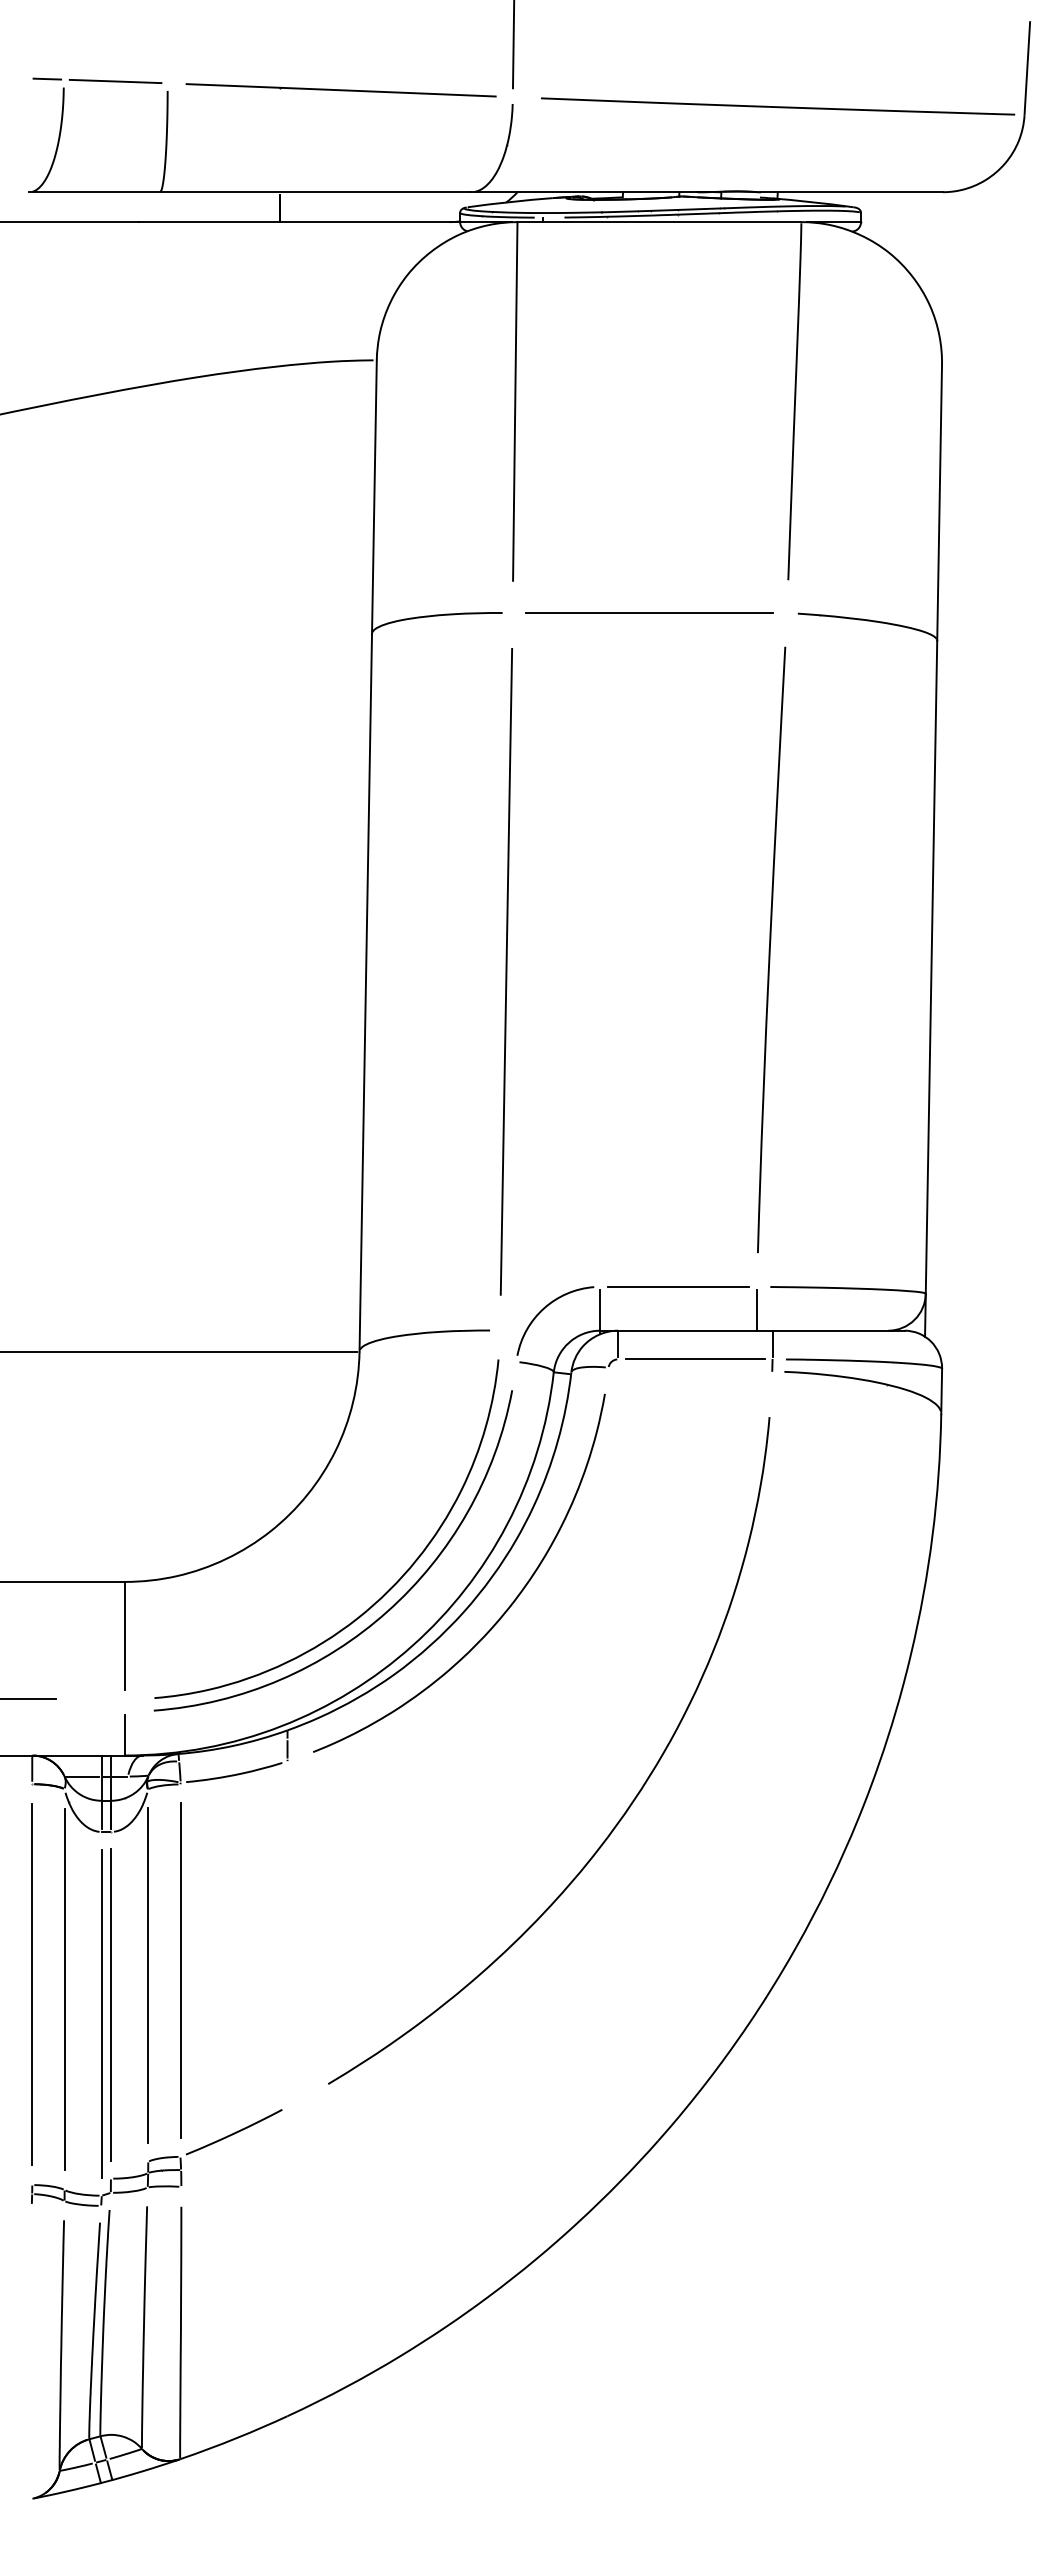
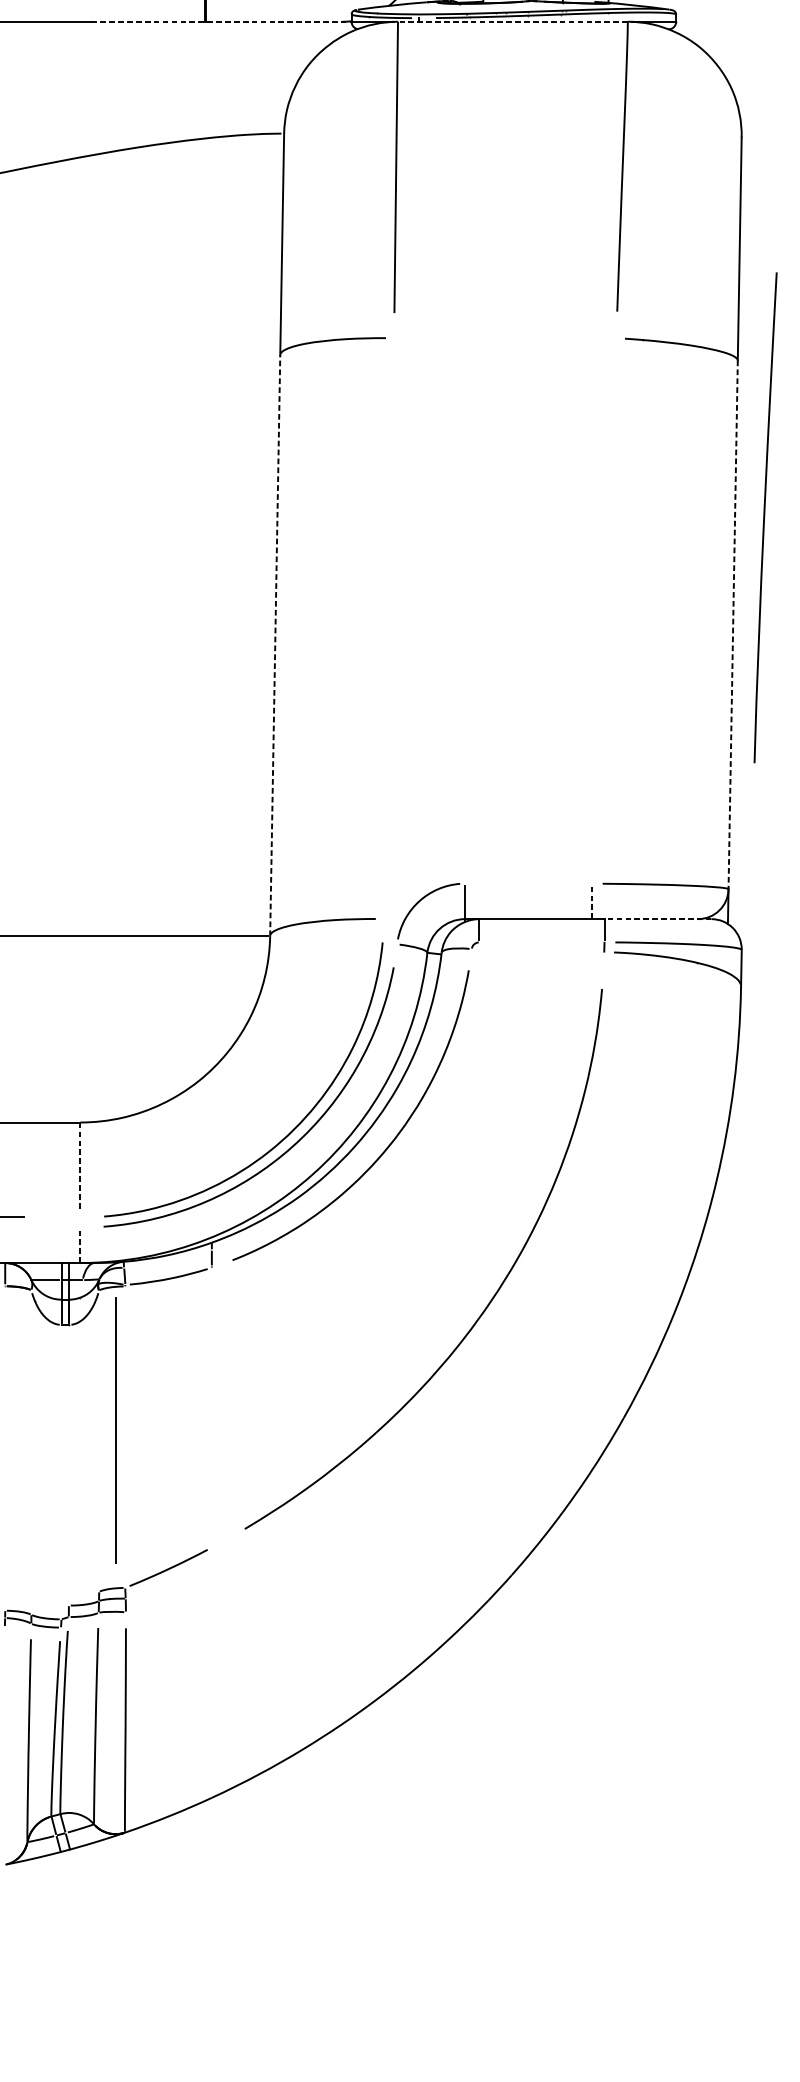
line: (299, 222) -> (221, 22), solid -> dashed
line: (659, 222) -> (512, 22), solid -> dashed
line: (649, 613) -> (504, 338), removed
curve: (770, 949) -> (764, 517), moved
line: (931, 967) -> (733, 625), solid -> dashed
line: (506, 971) -> (389, 628), removed
line: (365, 992) -> (274, 645), solid -> dashed
line: (678, 1286) -> (528, 883), removed
line: (756, 1309) -> (591, 901), solid -> dashed
line: (838, 1330) -> (657, 918), solid -> dashed
line: (694, 1359) -> (541, 942), removed
line: (125, 1636) -> (80, 1166), solid -> dashed
line: (125, 1734) -> (80, 1246), solid -> dashed
line: (180, 1970) -> (125, 1437), removed
line: (148, 1975) -> (99, 1441), removed
line: (32, 1984) -> (5, 1448), removed
line: (64, 1989) -> (31, 1452), removed
line: (110, 2005) -> (68, 1465), removed
line: (101, 2013) -> (115, 1430), moved

